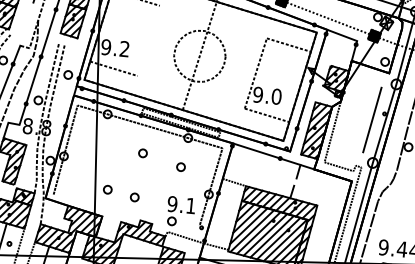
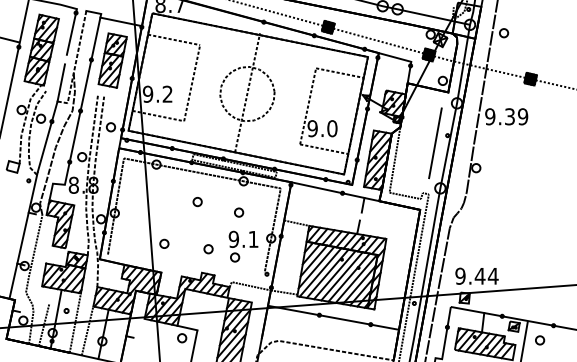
line: (24, 28) -> (60, 82), added
line: (149, 41) -> (192, 83), added
part: (134, 197) -> (208, 249), moved
part: (180, 211) -> (243, 246), moved

